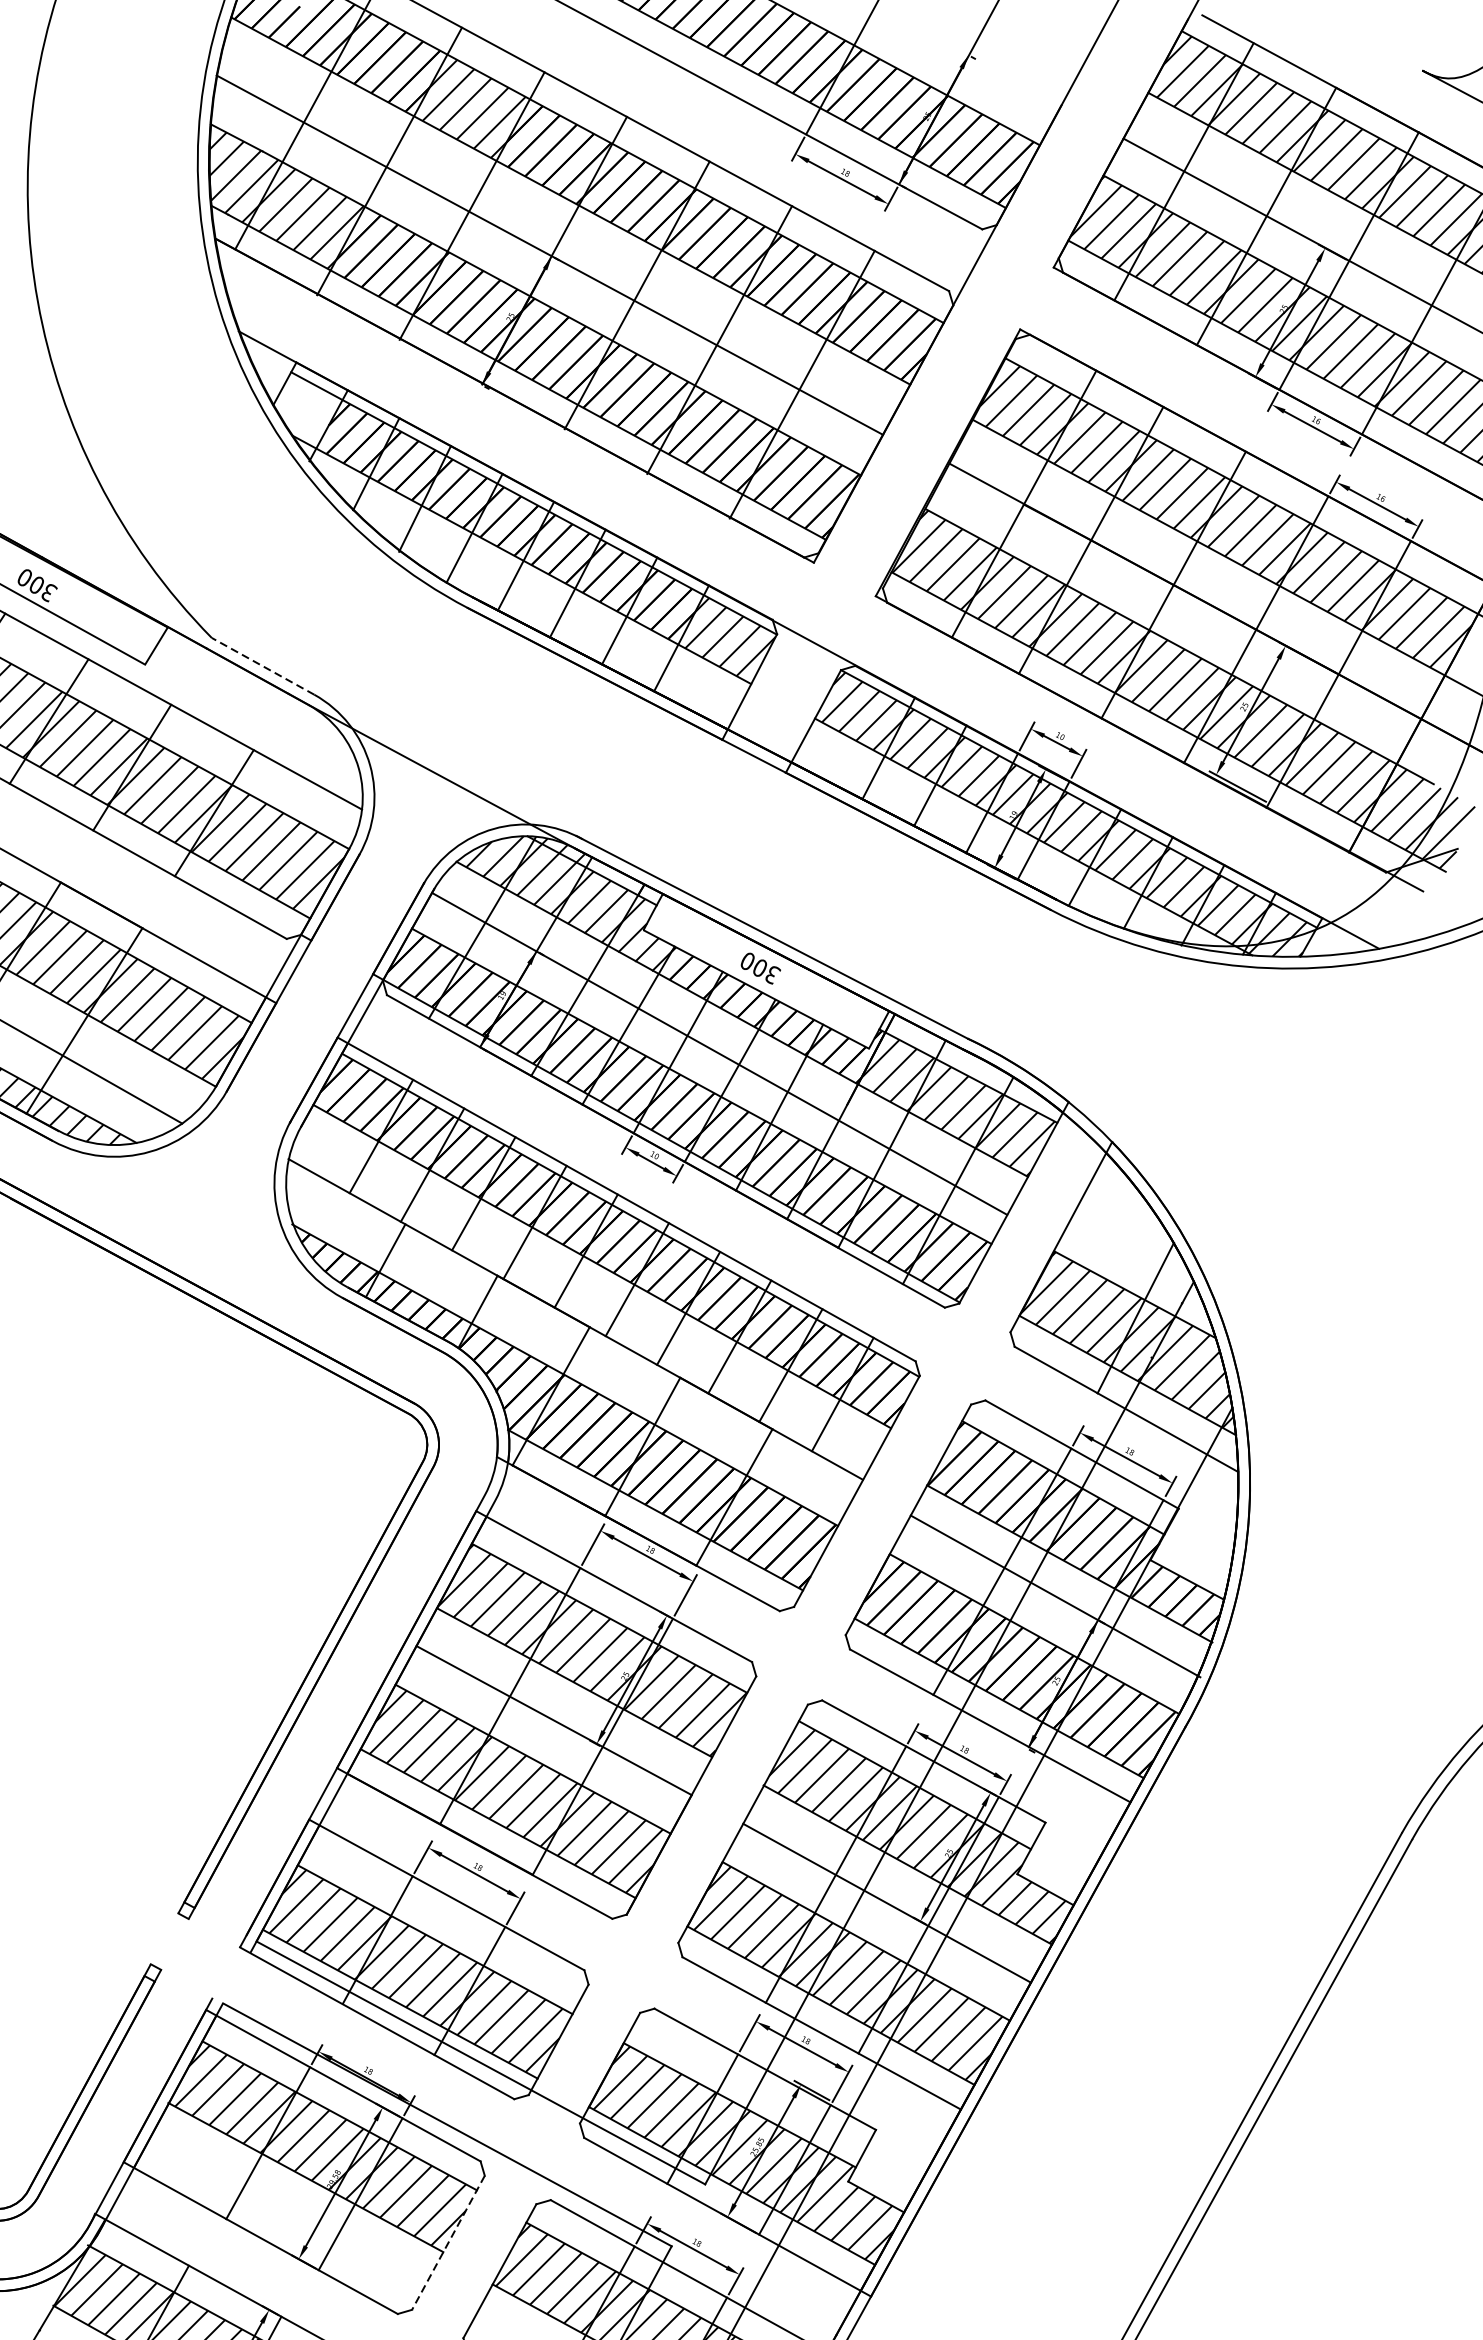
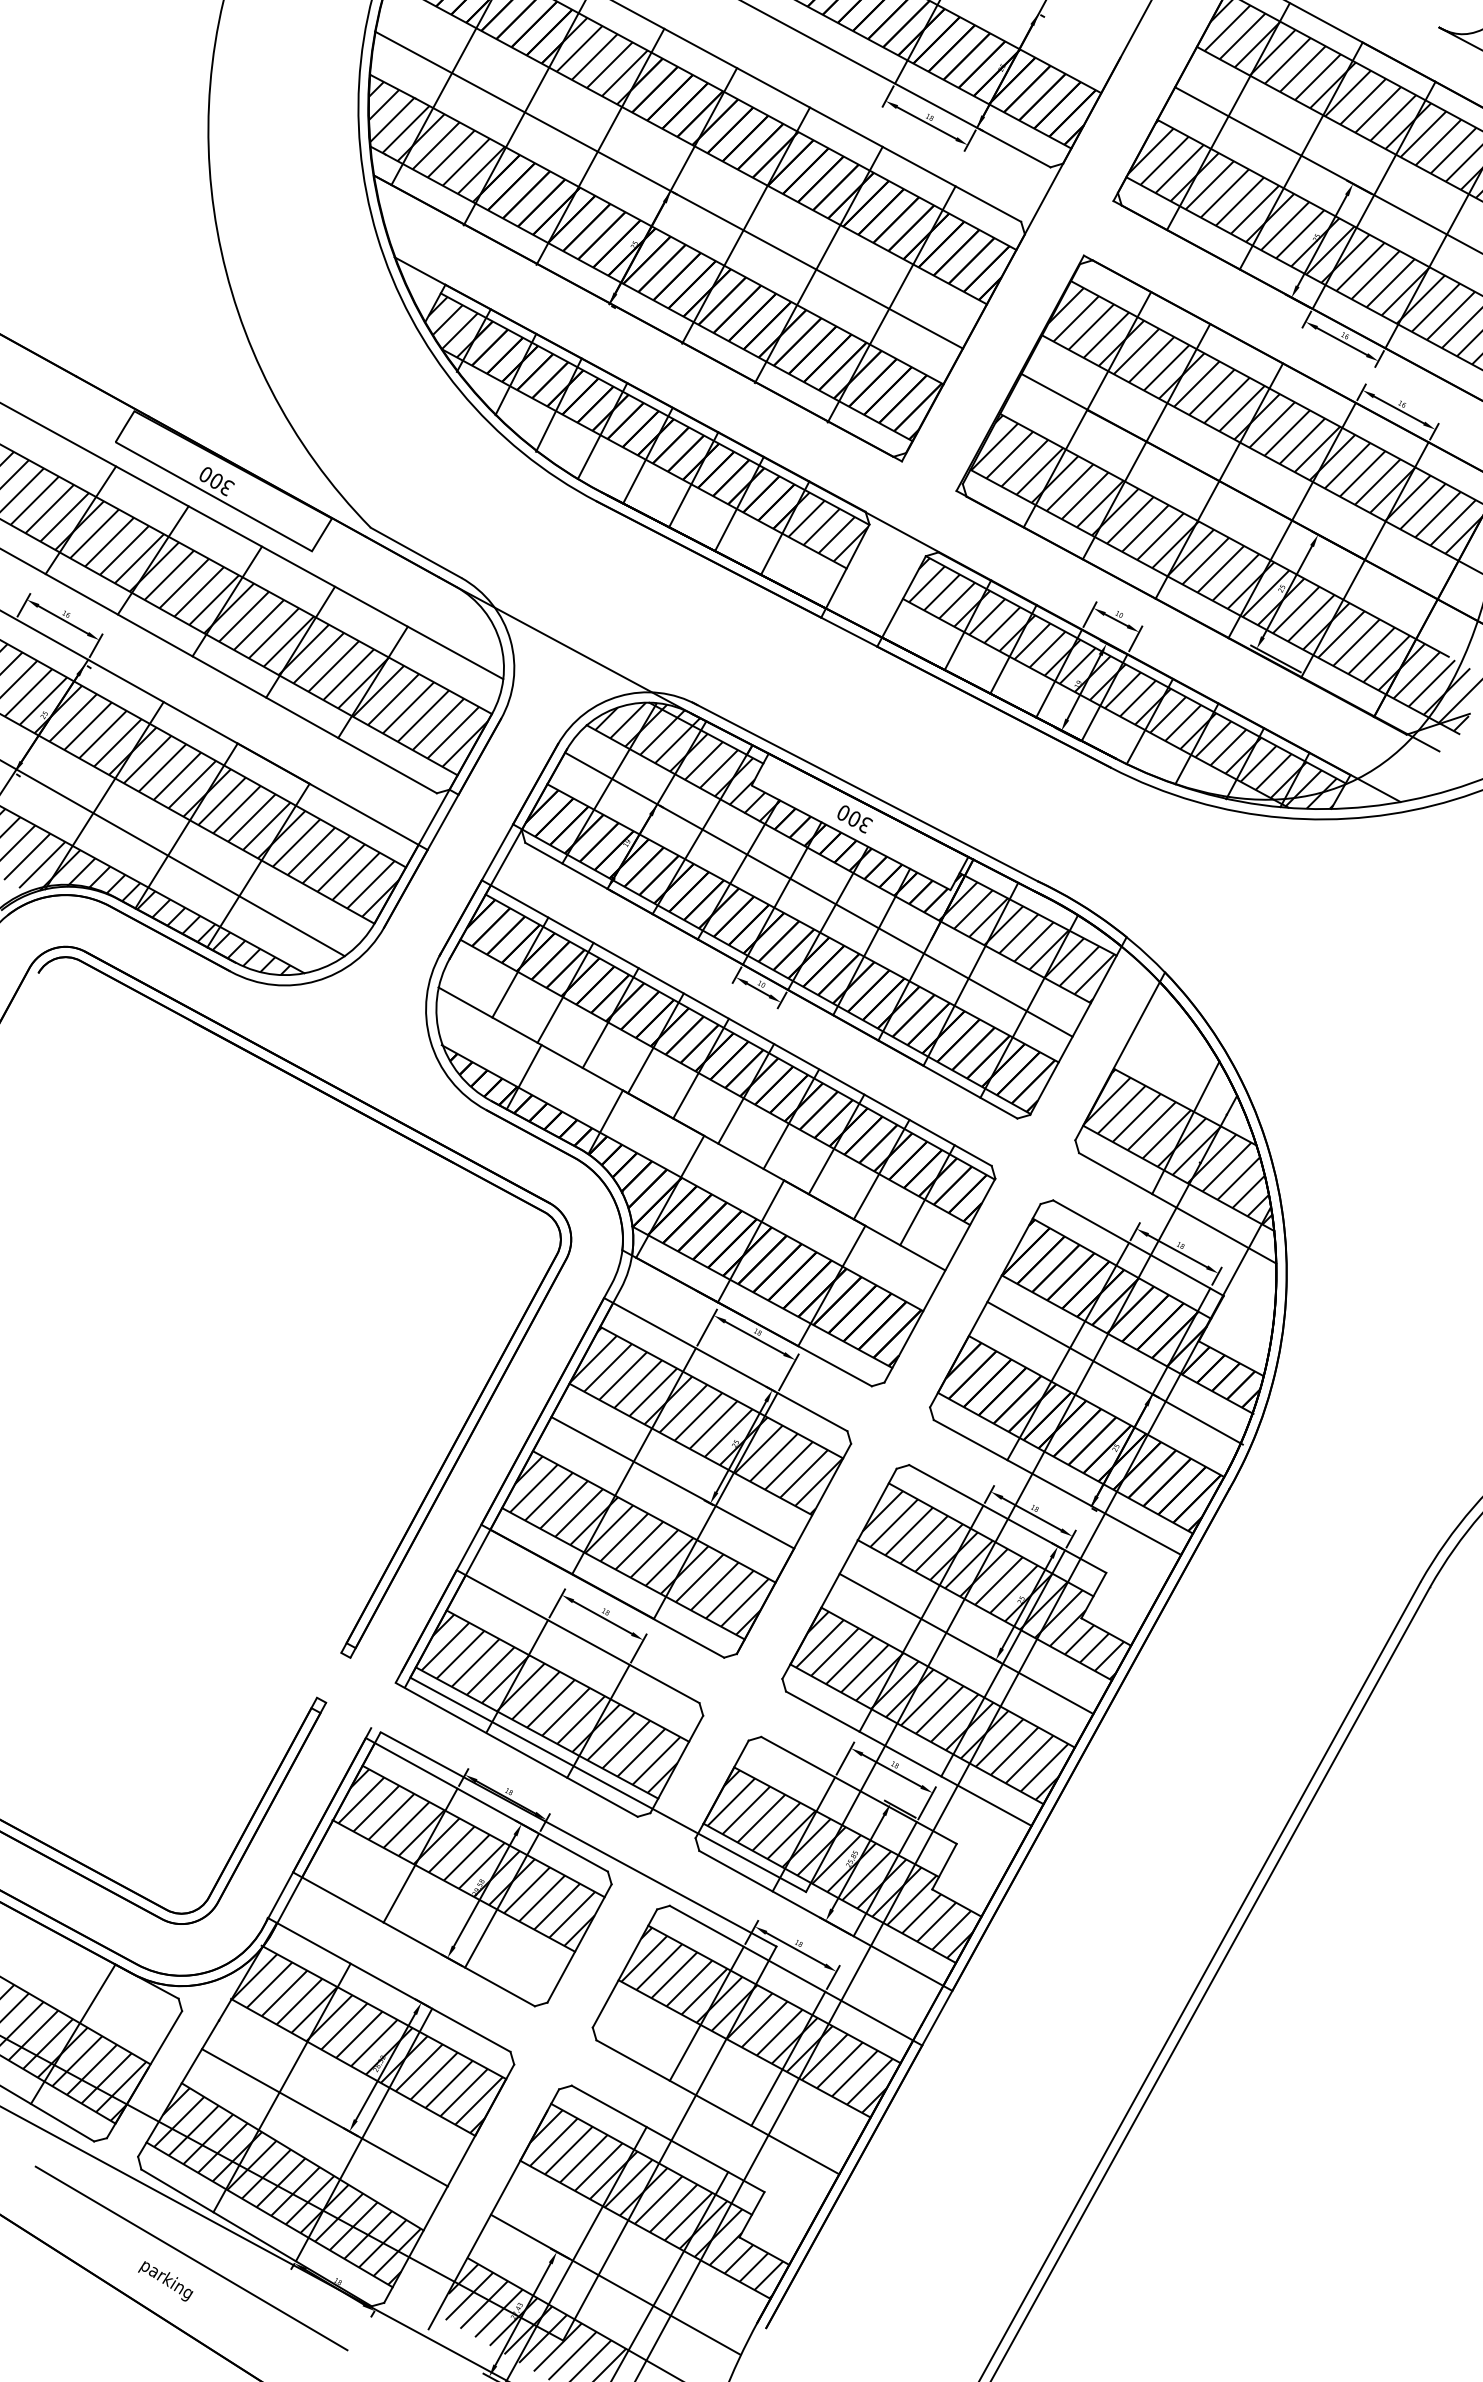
hatch: (304, 410) -> (452, 327), added
line: (263, 665) -> (416, 552), dashed -> solid
line: (448, 2242) -> (579, 1943), dashed -> solid

